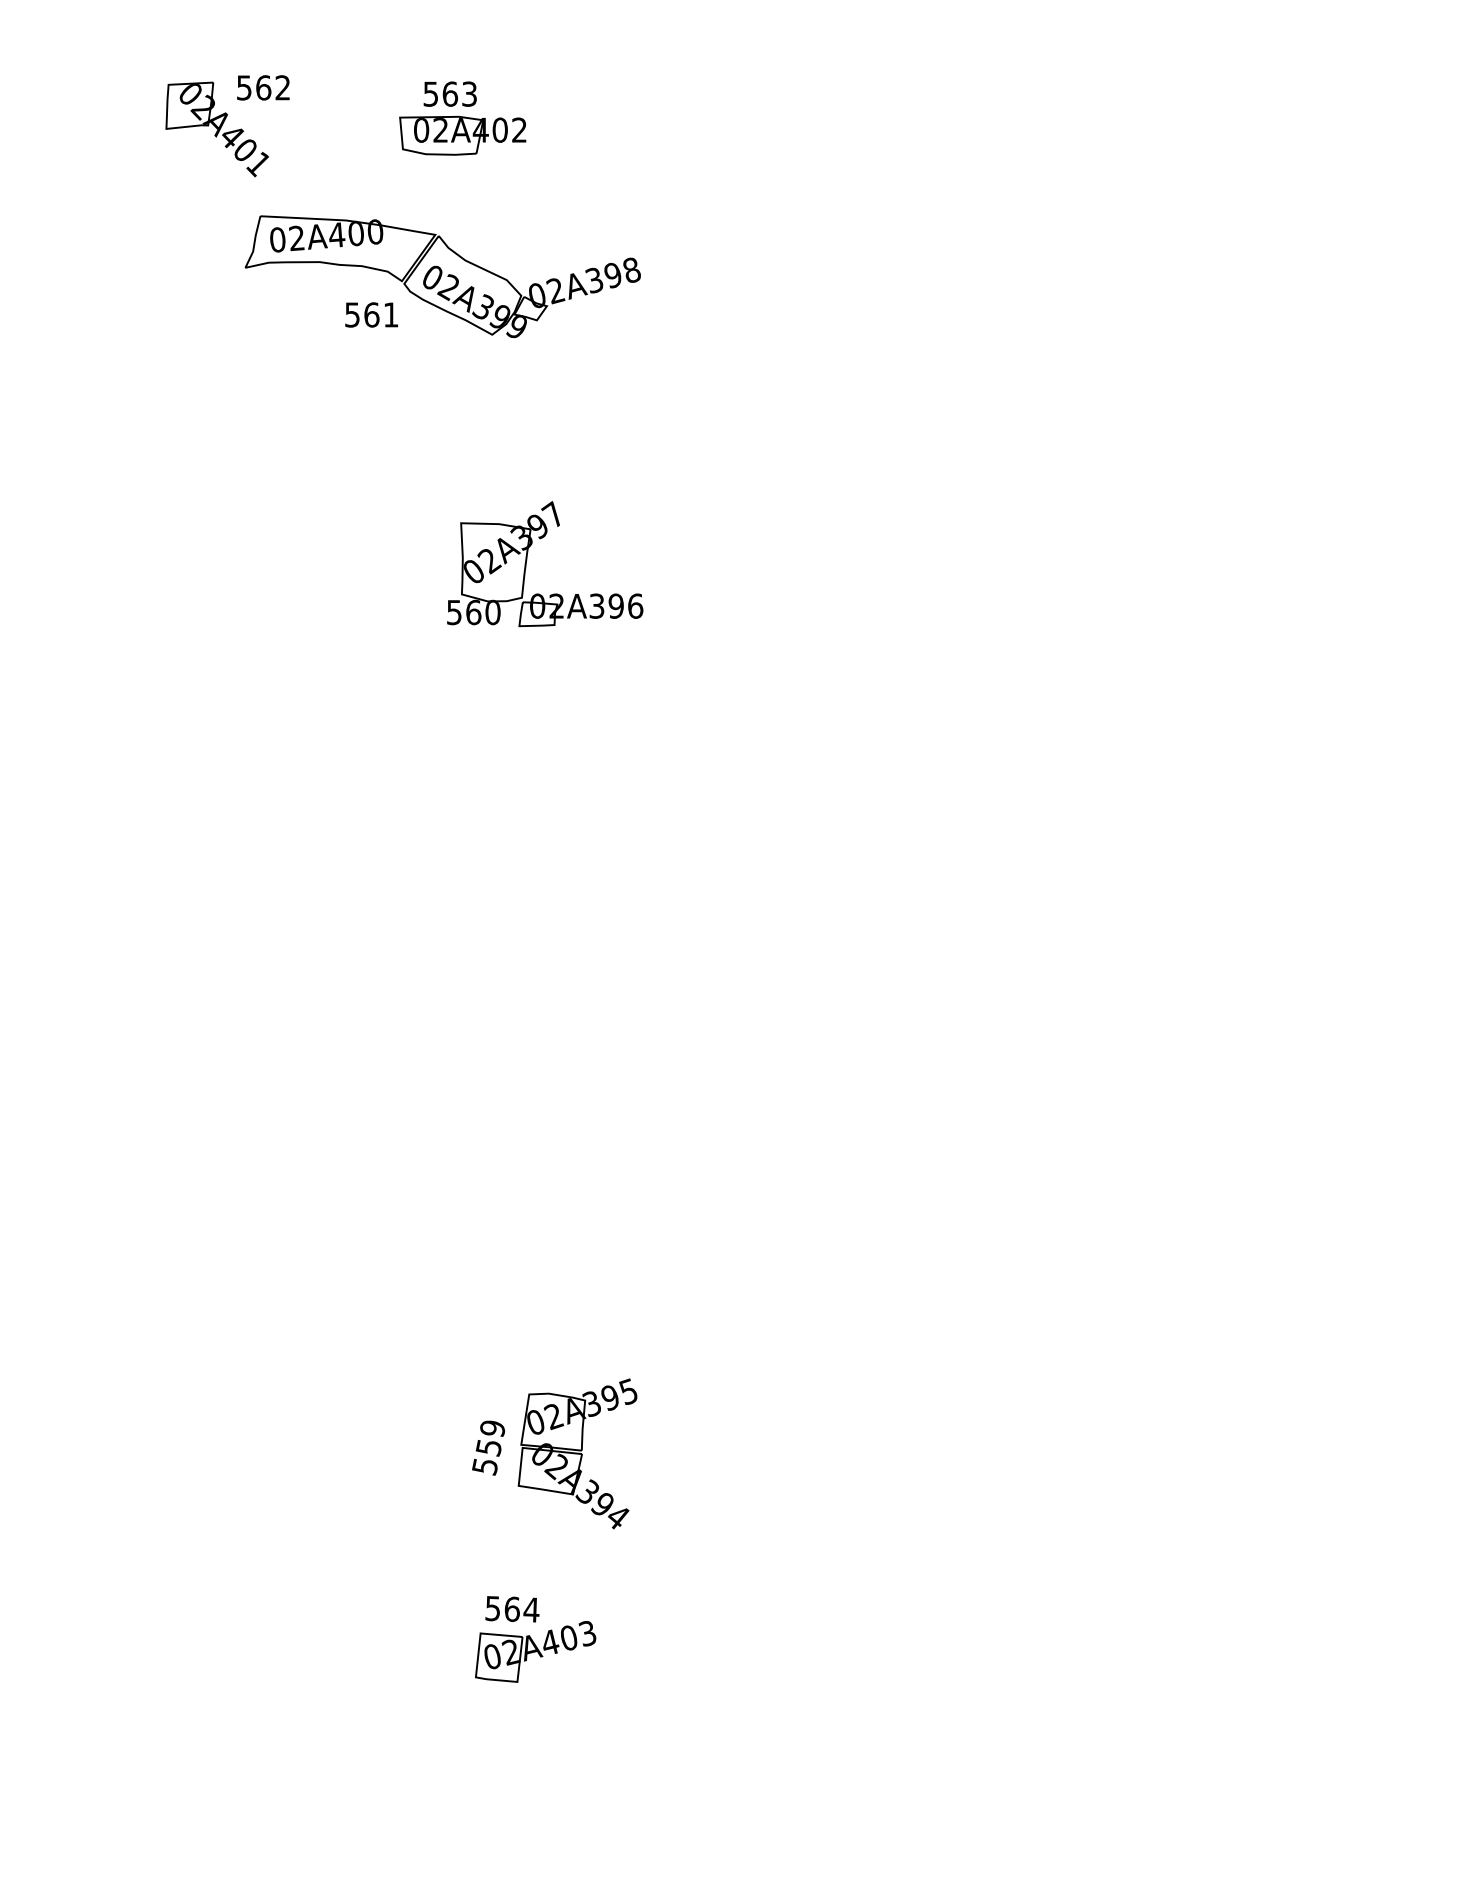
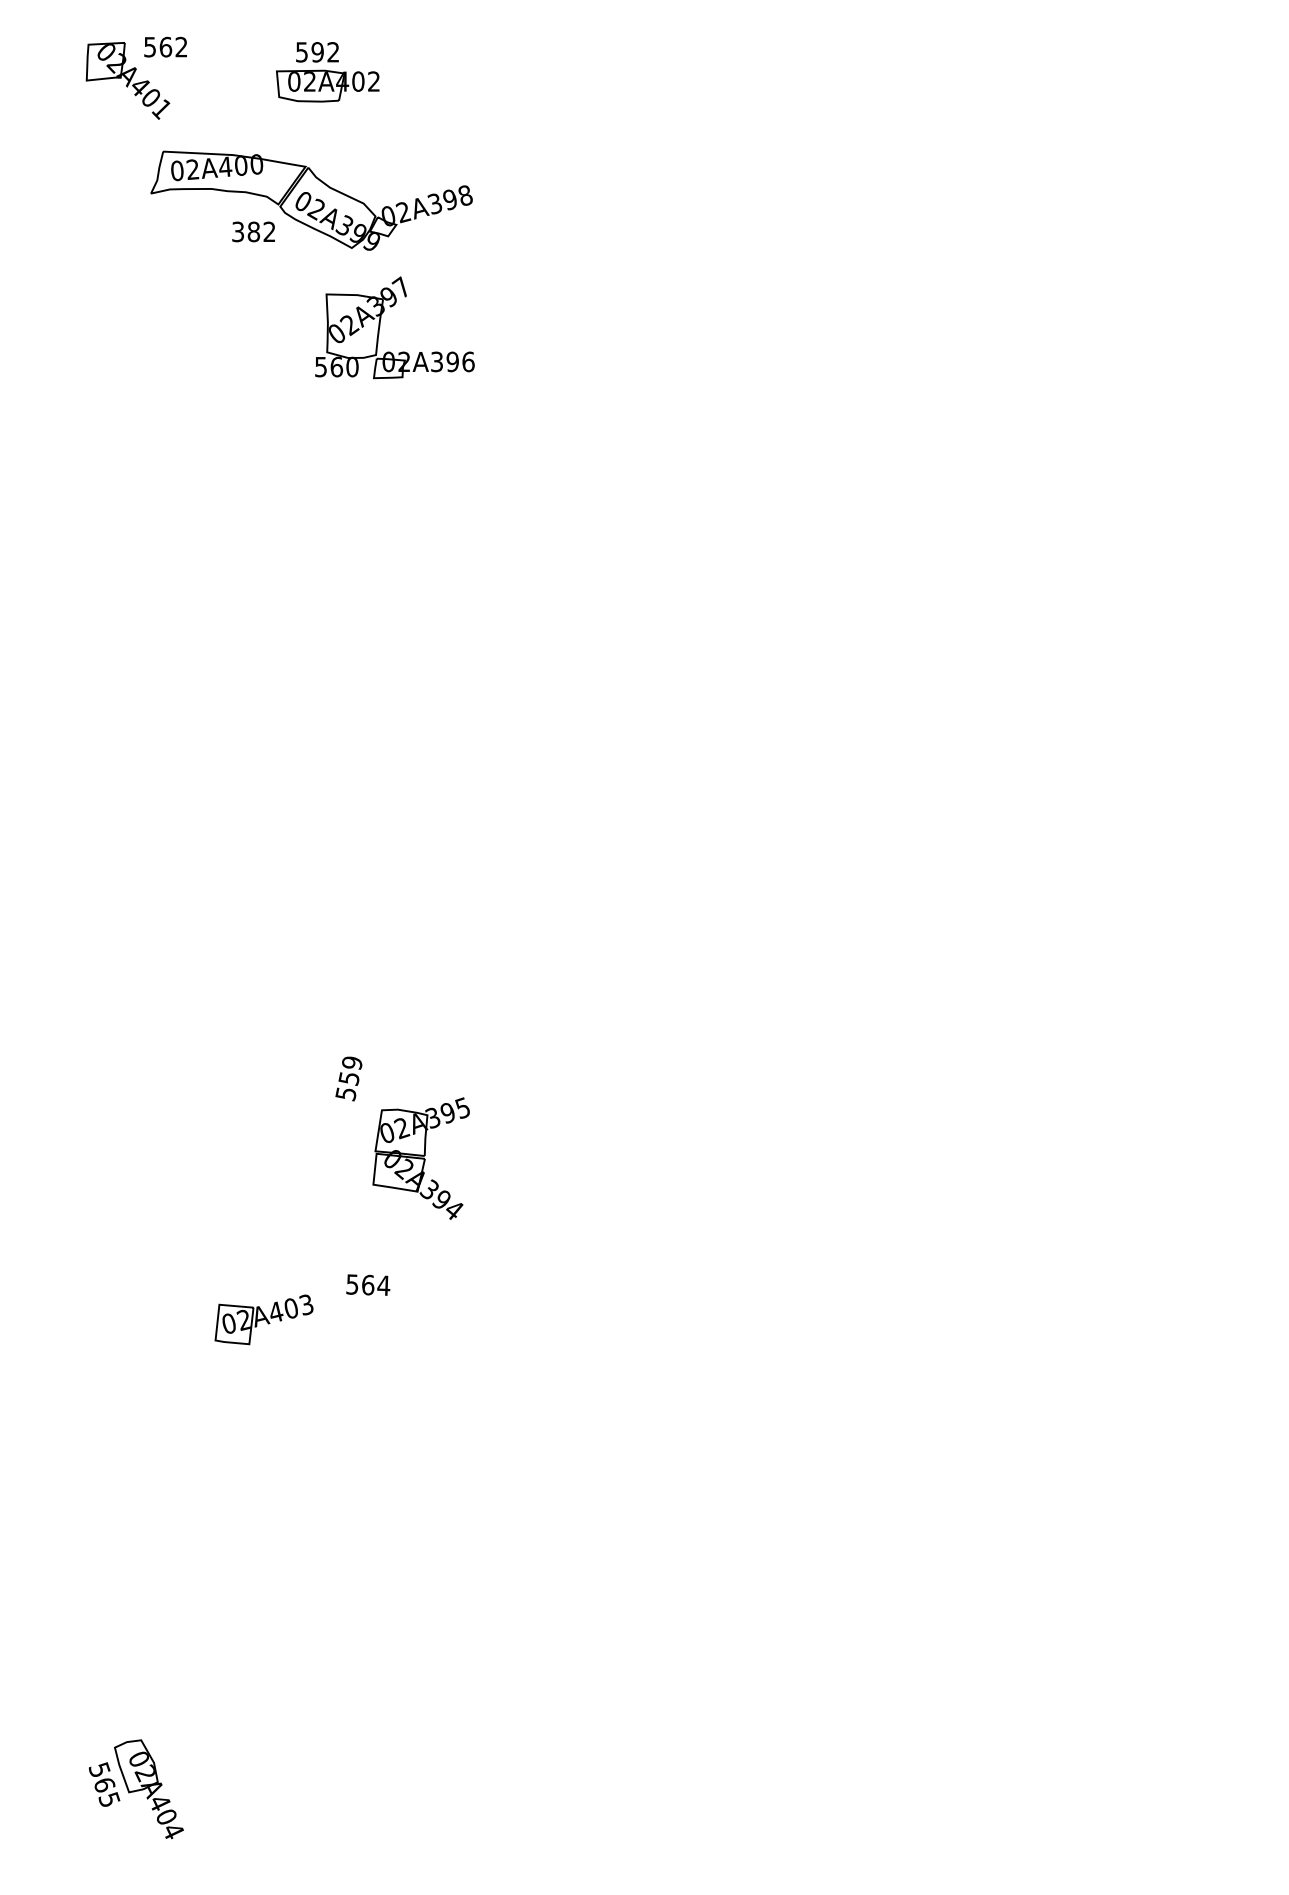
text: (459, 94) -> (325, 52), 563 -> 592
text: (371, 314) -> (253, 231), 561 -> 382
part: (527, 562) -> (380, 326), moved
text: (488, 1447) -> (348, 1078), moved
part: (534, 1651) -> (263, 1319), moved

